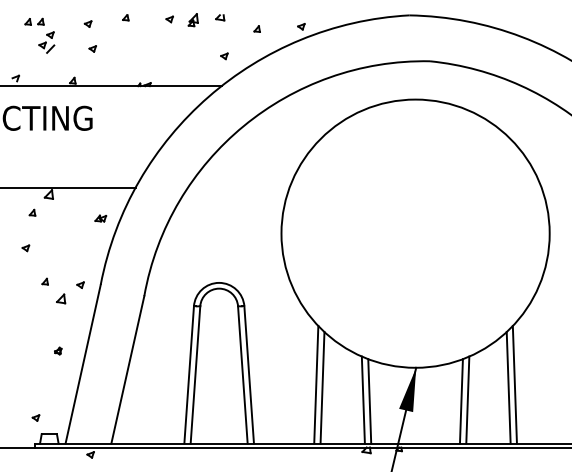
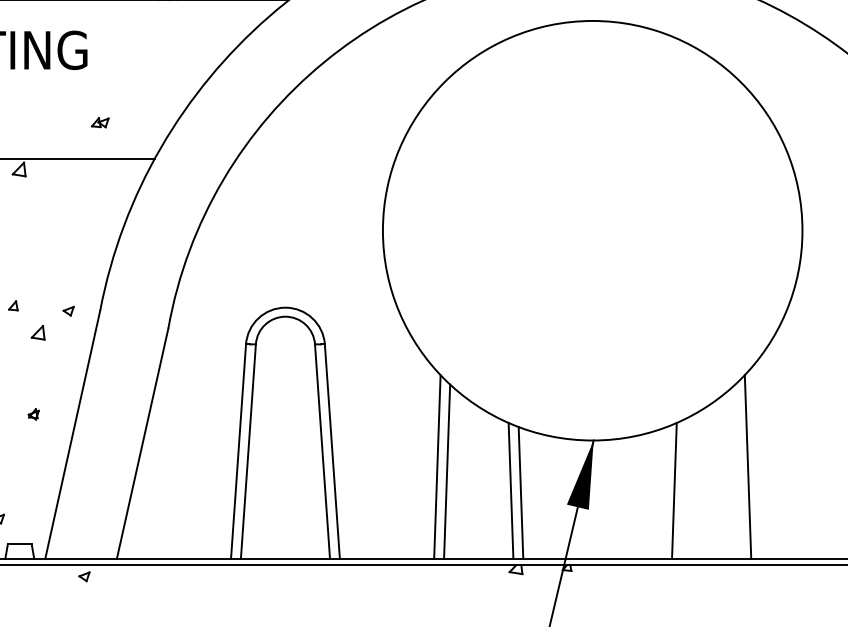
part: (100, 218) -> (99, 122), moved
line: (508, 387) -> (738, 471), removed
line: (460, 401) -> (662, 493), removed

